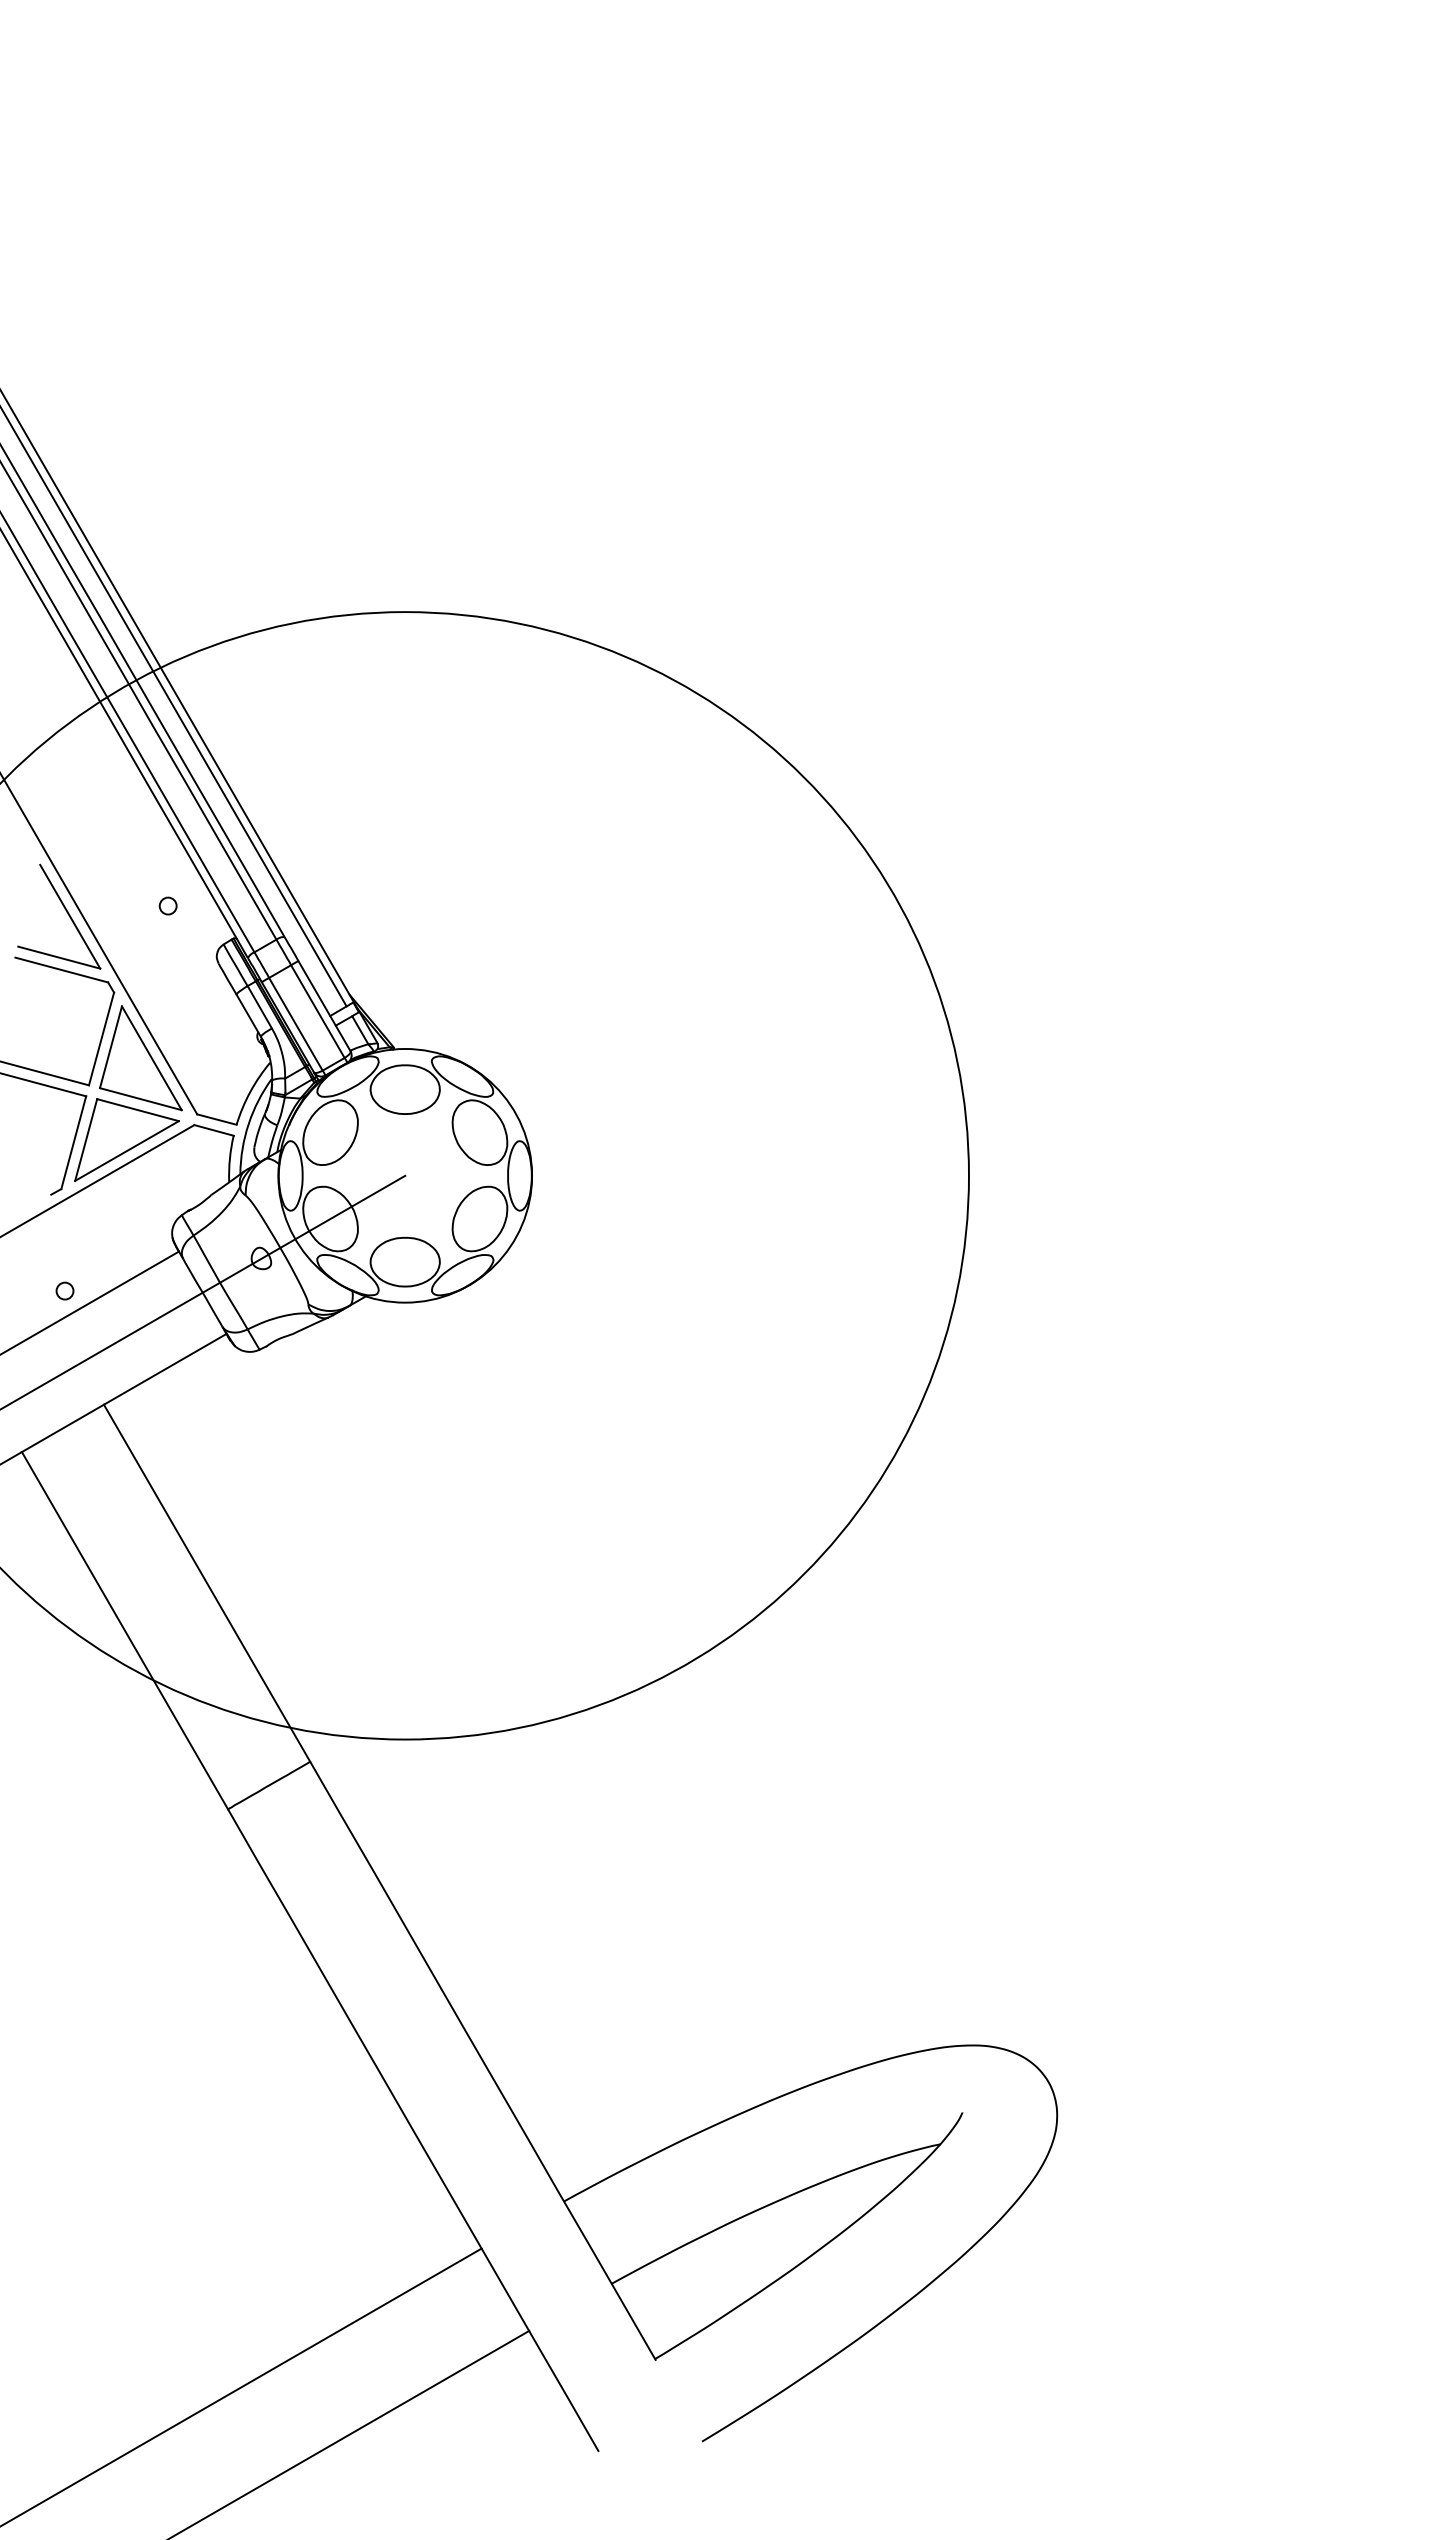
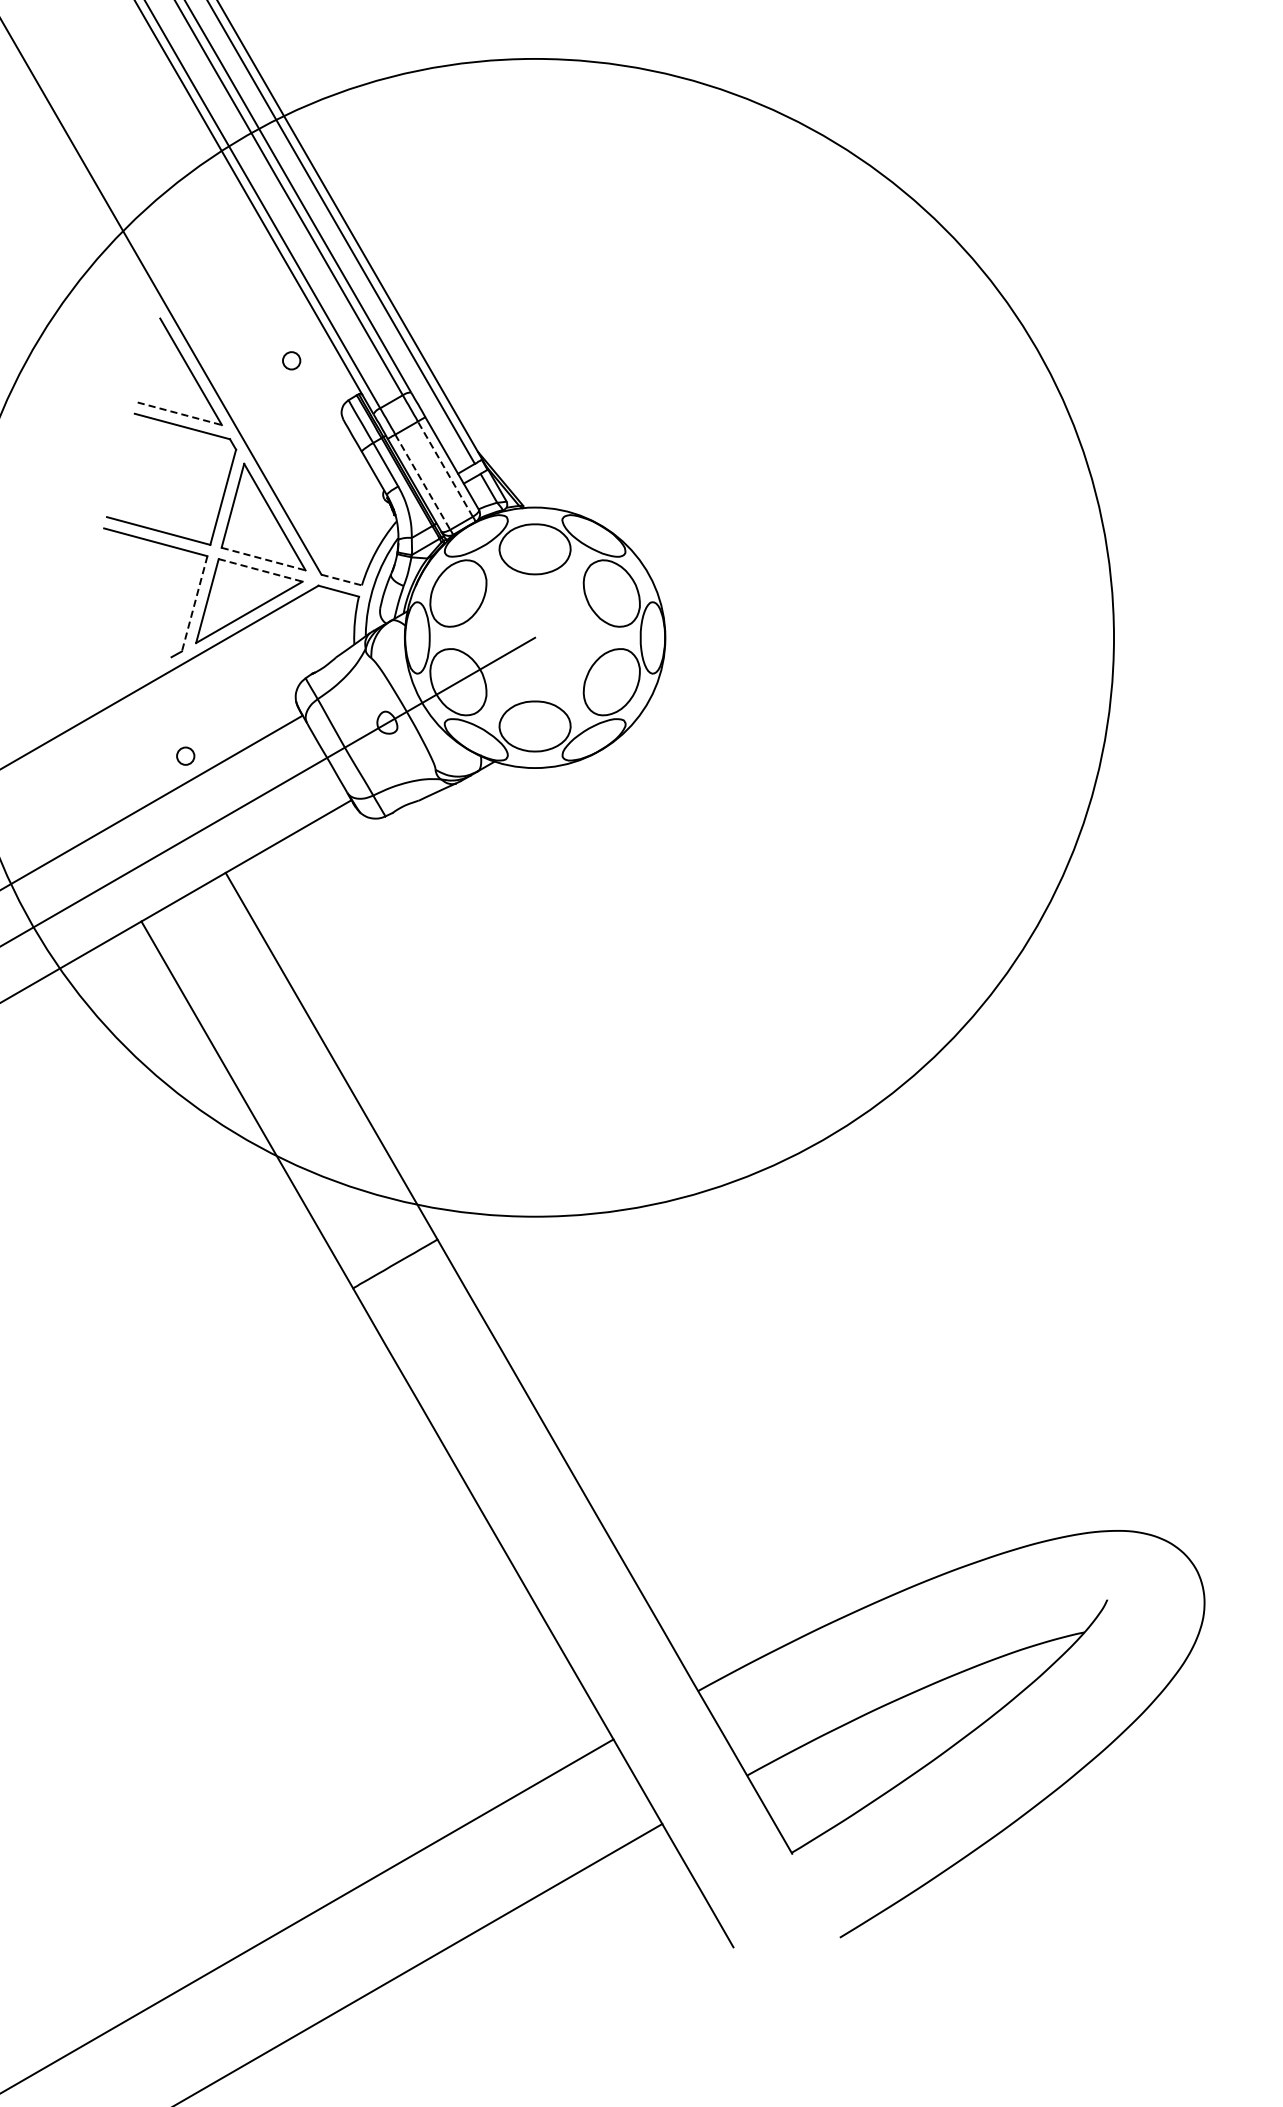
line: (59, 957) -> (180, 413), solid -> dashed
line: (317, 1011) -> (444, 469), solid -> dashed
line: (295, 1024) -> (422, 482), solid -> dashed
line: (141, 1099) -> (264, 559), solid -> dashed
line: (138, 1110) -> (261, 570), solid -> dashed
line: (217, 1119) -> (342, 579), solid -> dashed
line: (73, 1142) -> (194, 603), solid -> dashed

